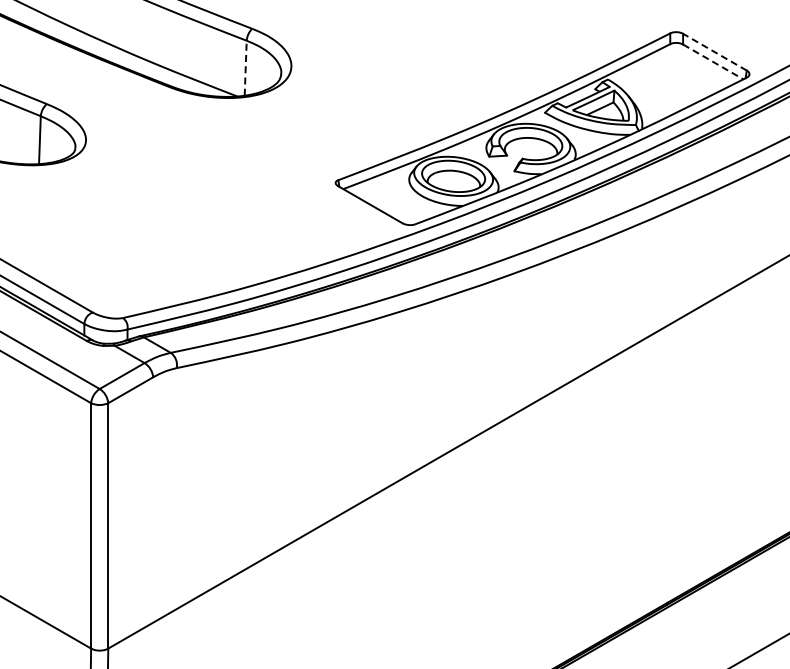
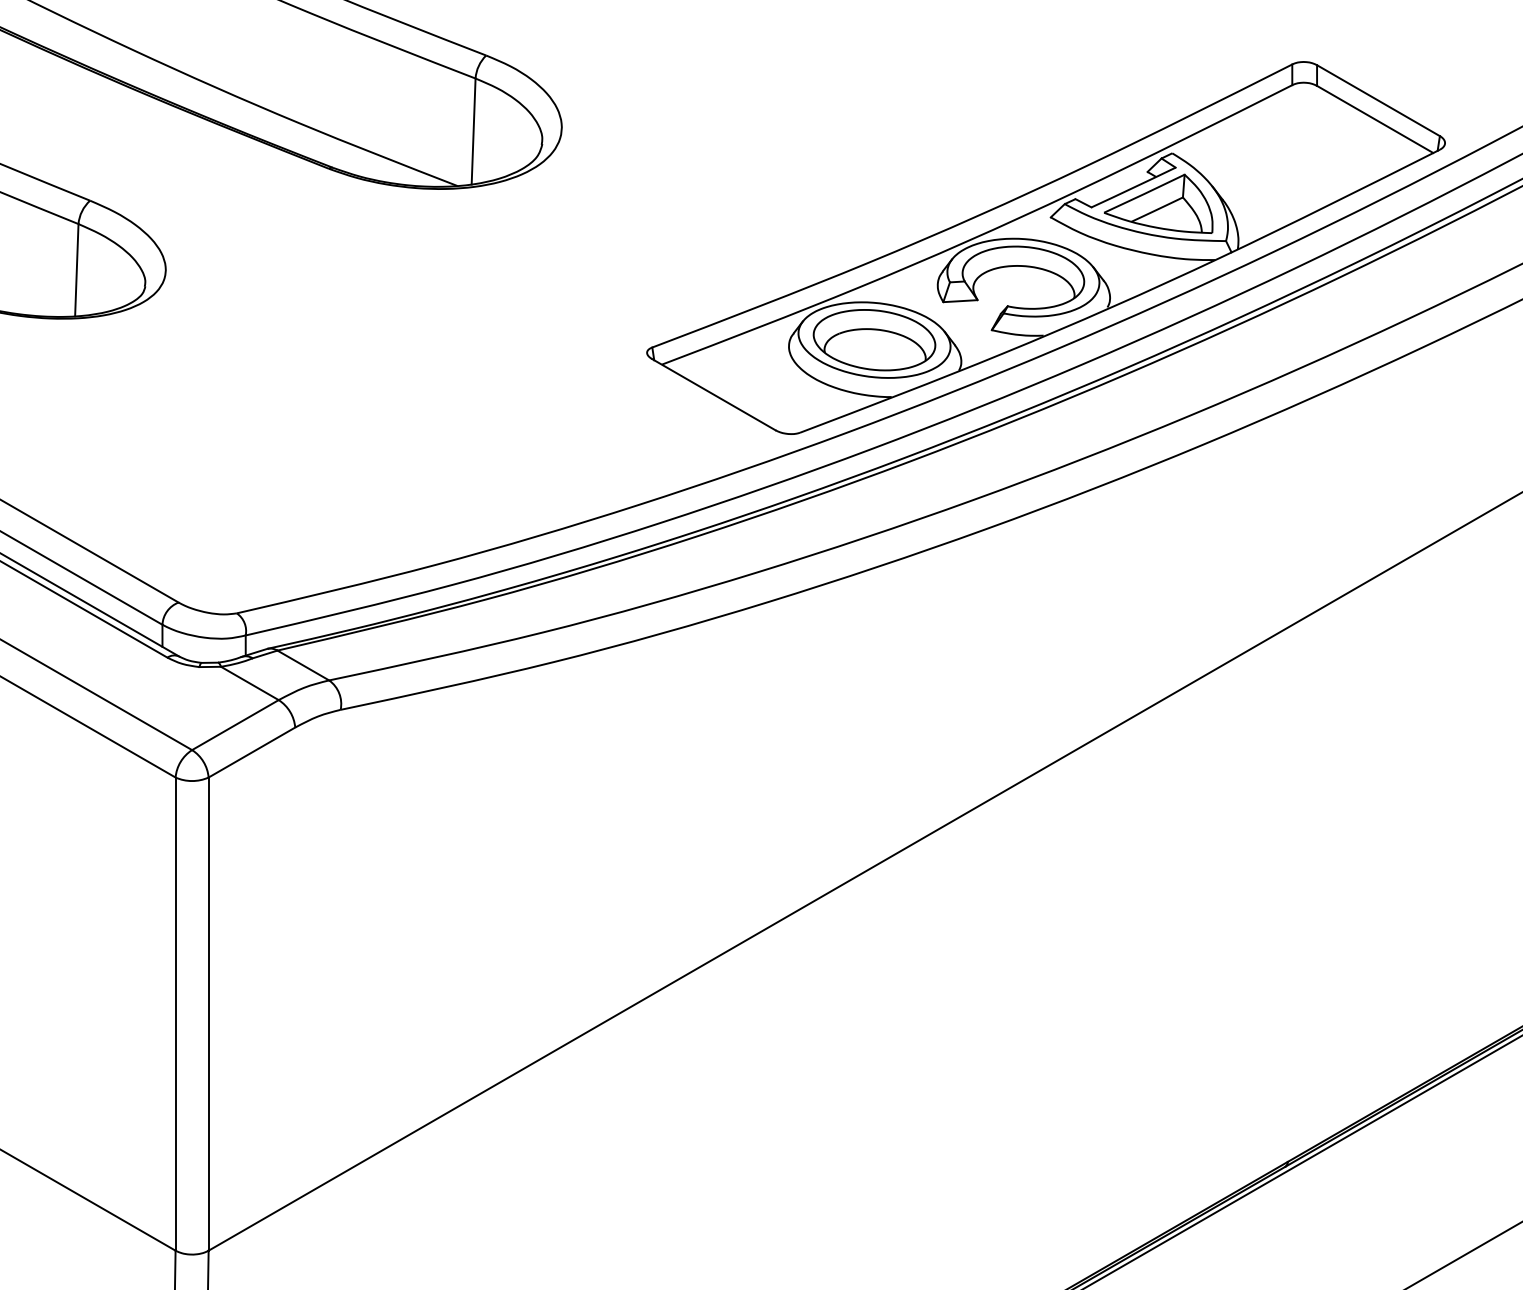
line: (714, 52) -> (1377, 101), dashed -> solid
line: (713, 61) -> (1375, 118), dashed -> solid
line: (245, 68) -> (473, 132), dashed -> solid

